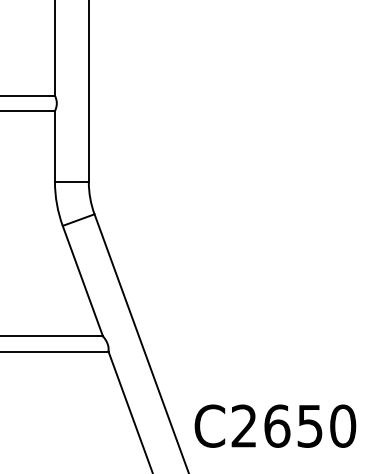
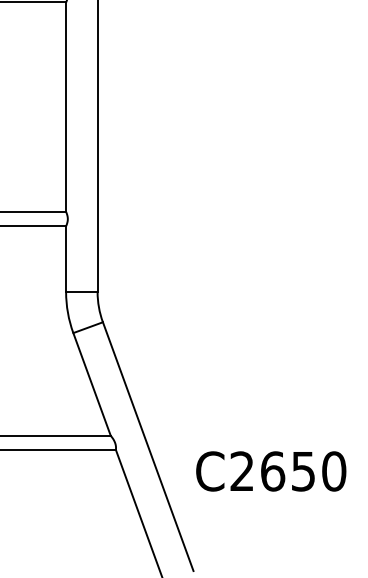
text: (275, 426) -> (271, 471), moved

